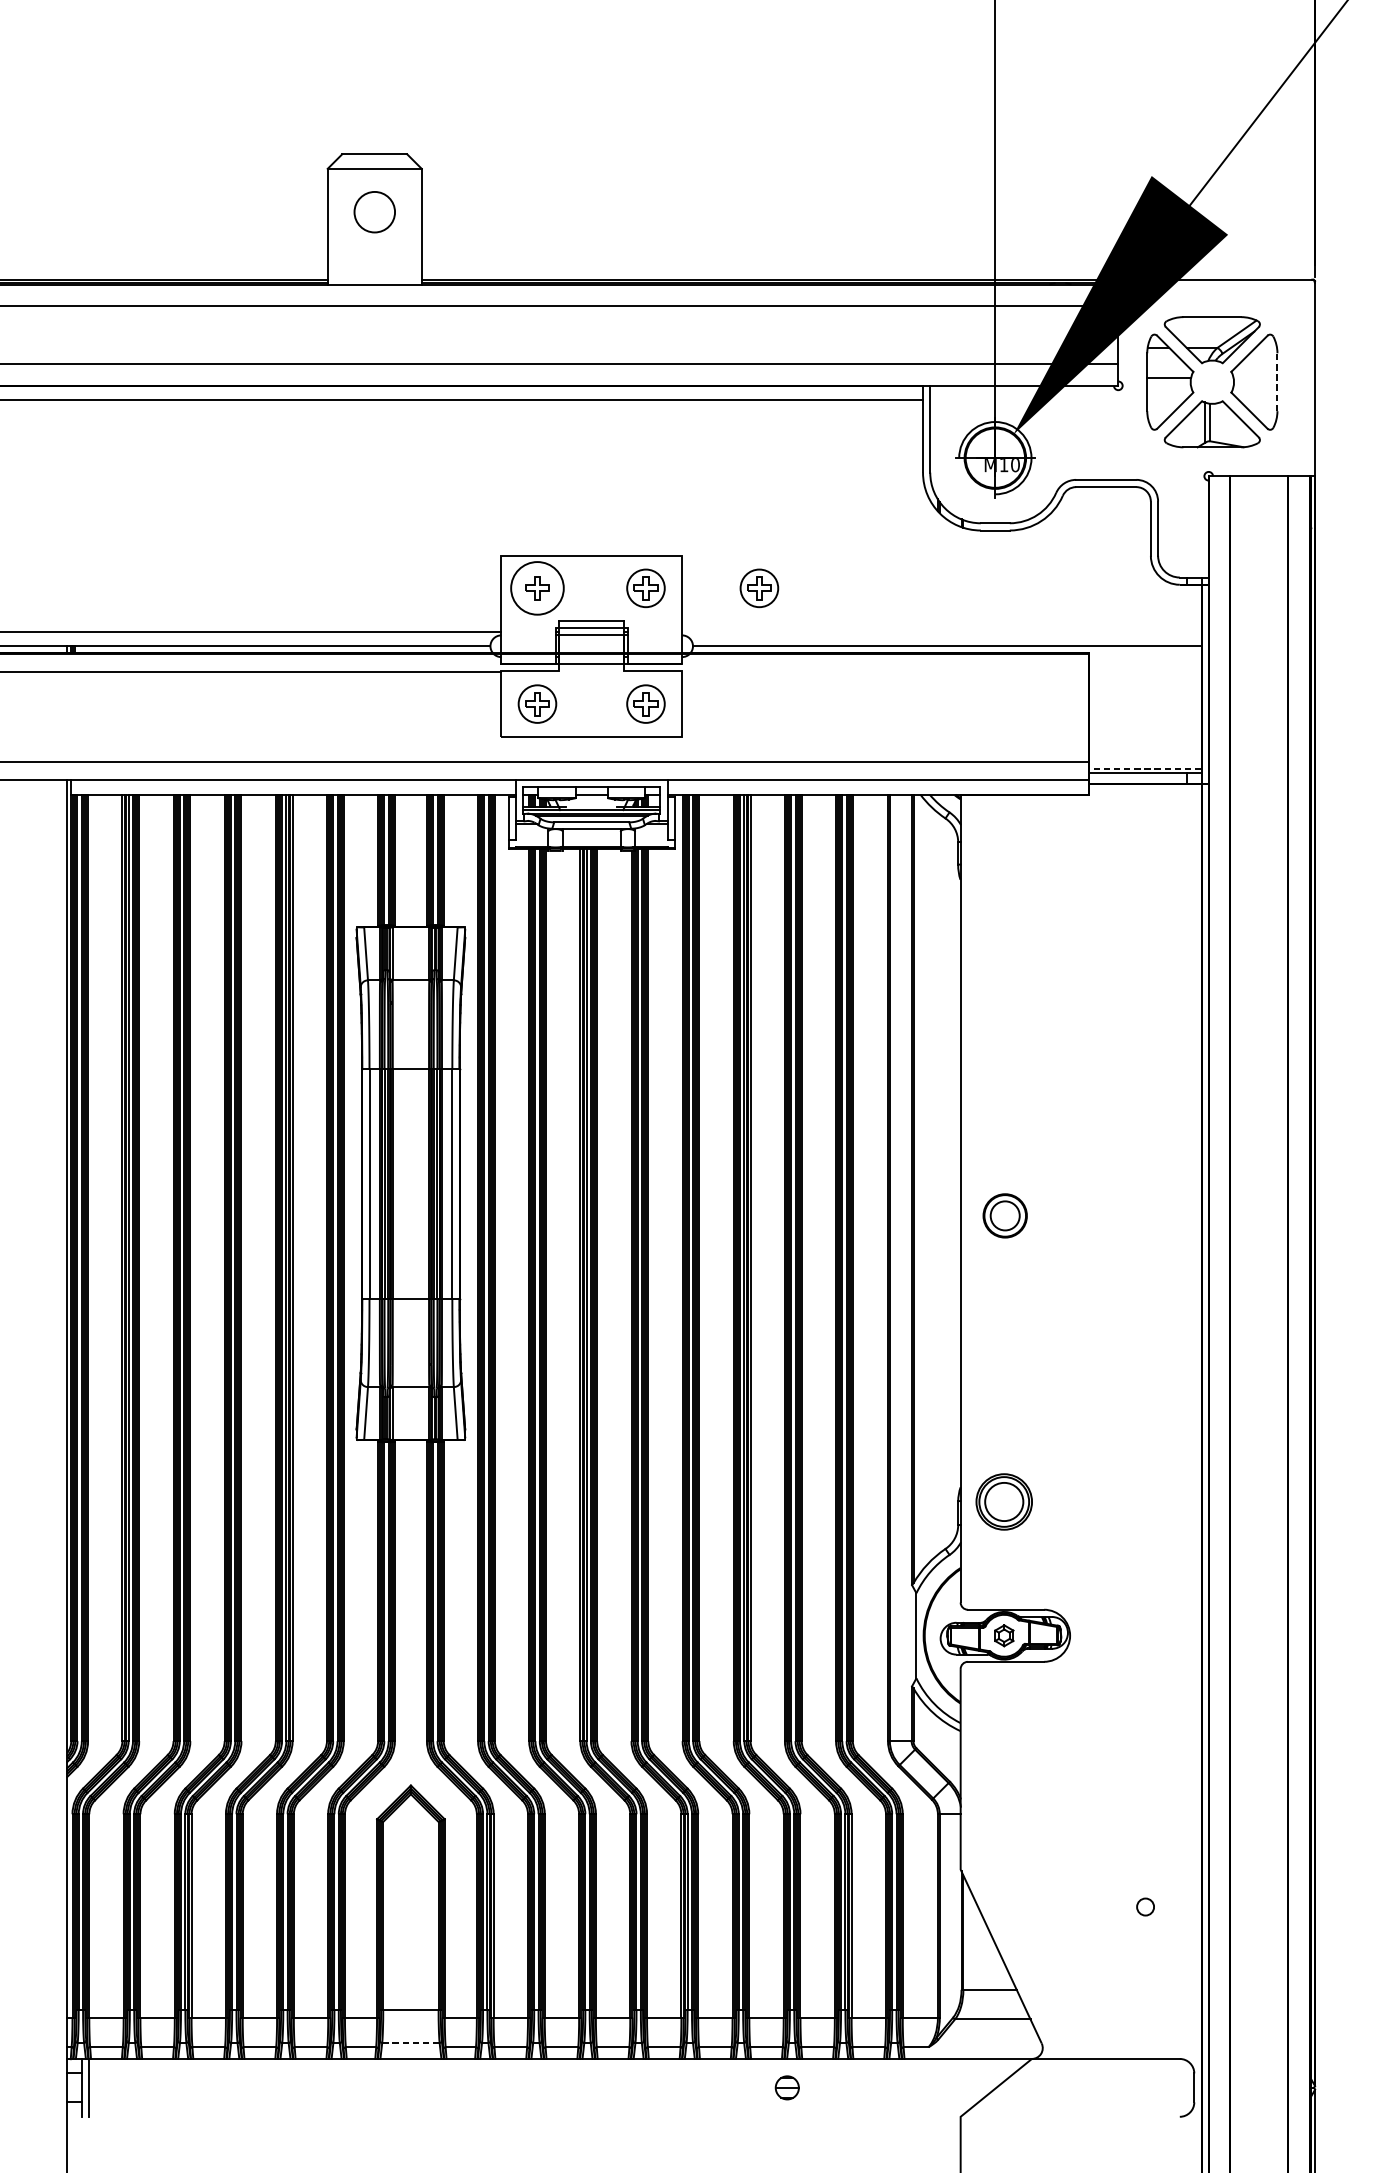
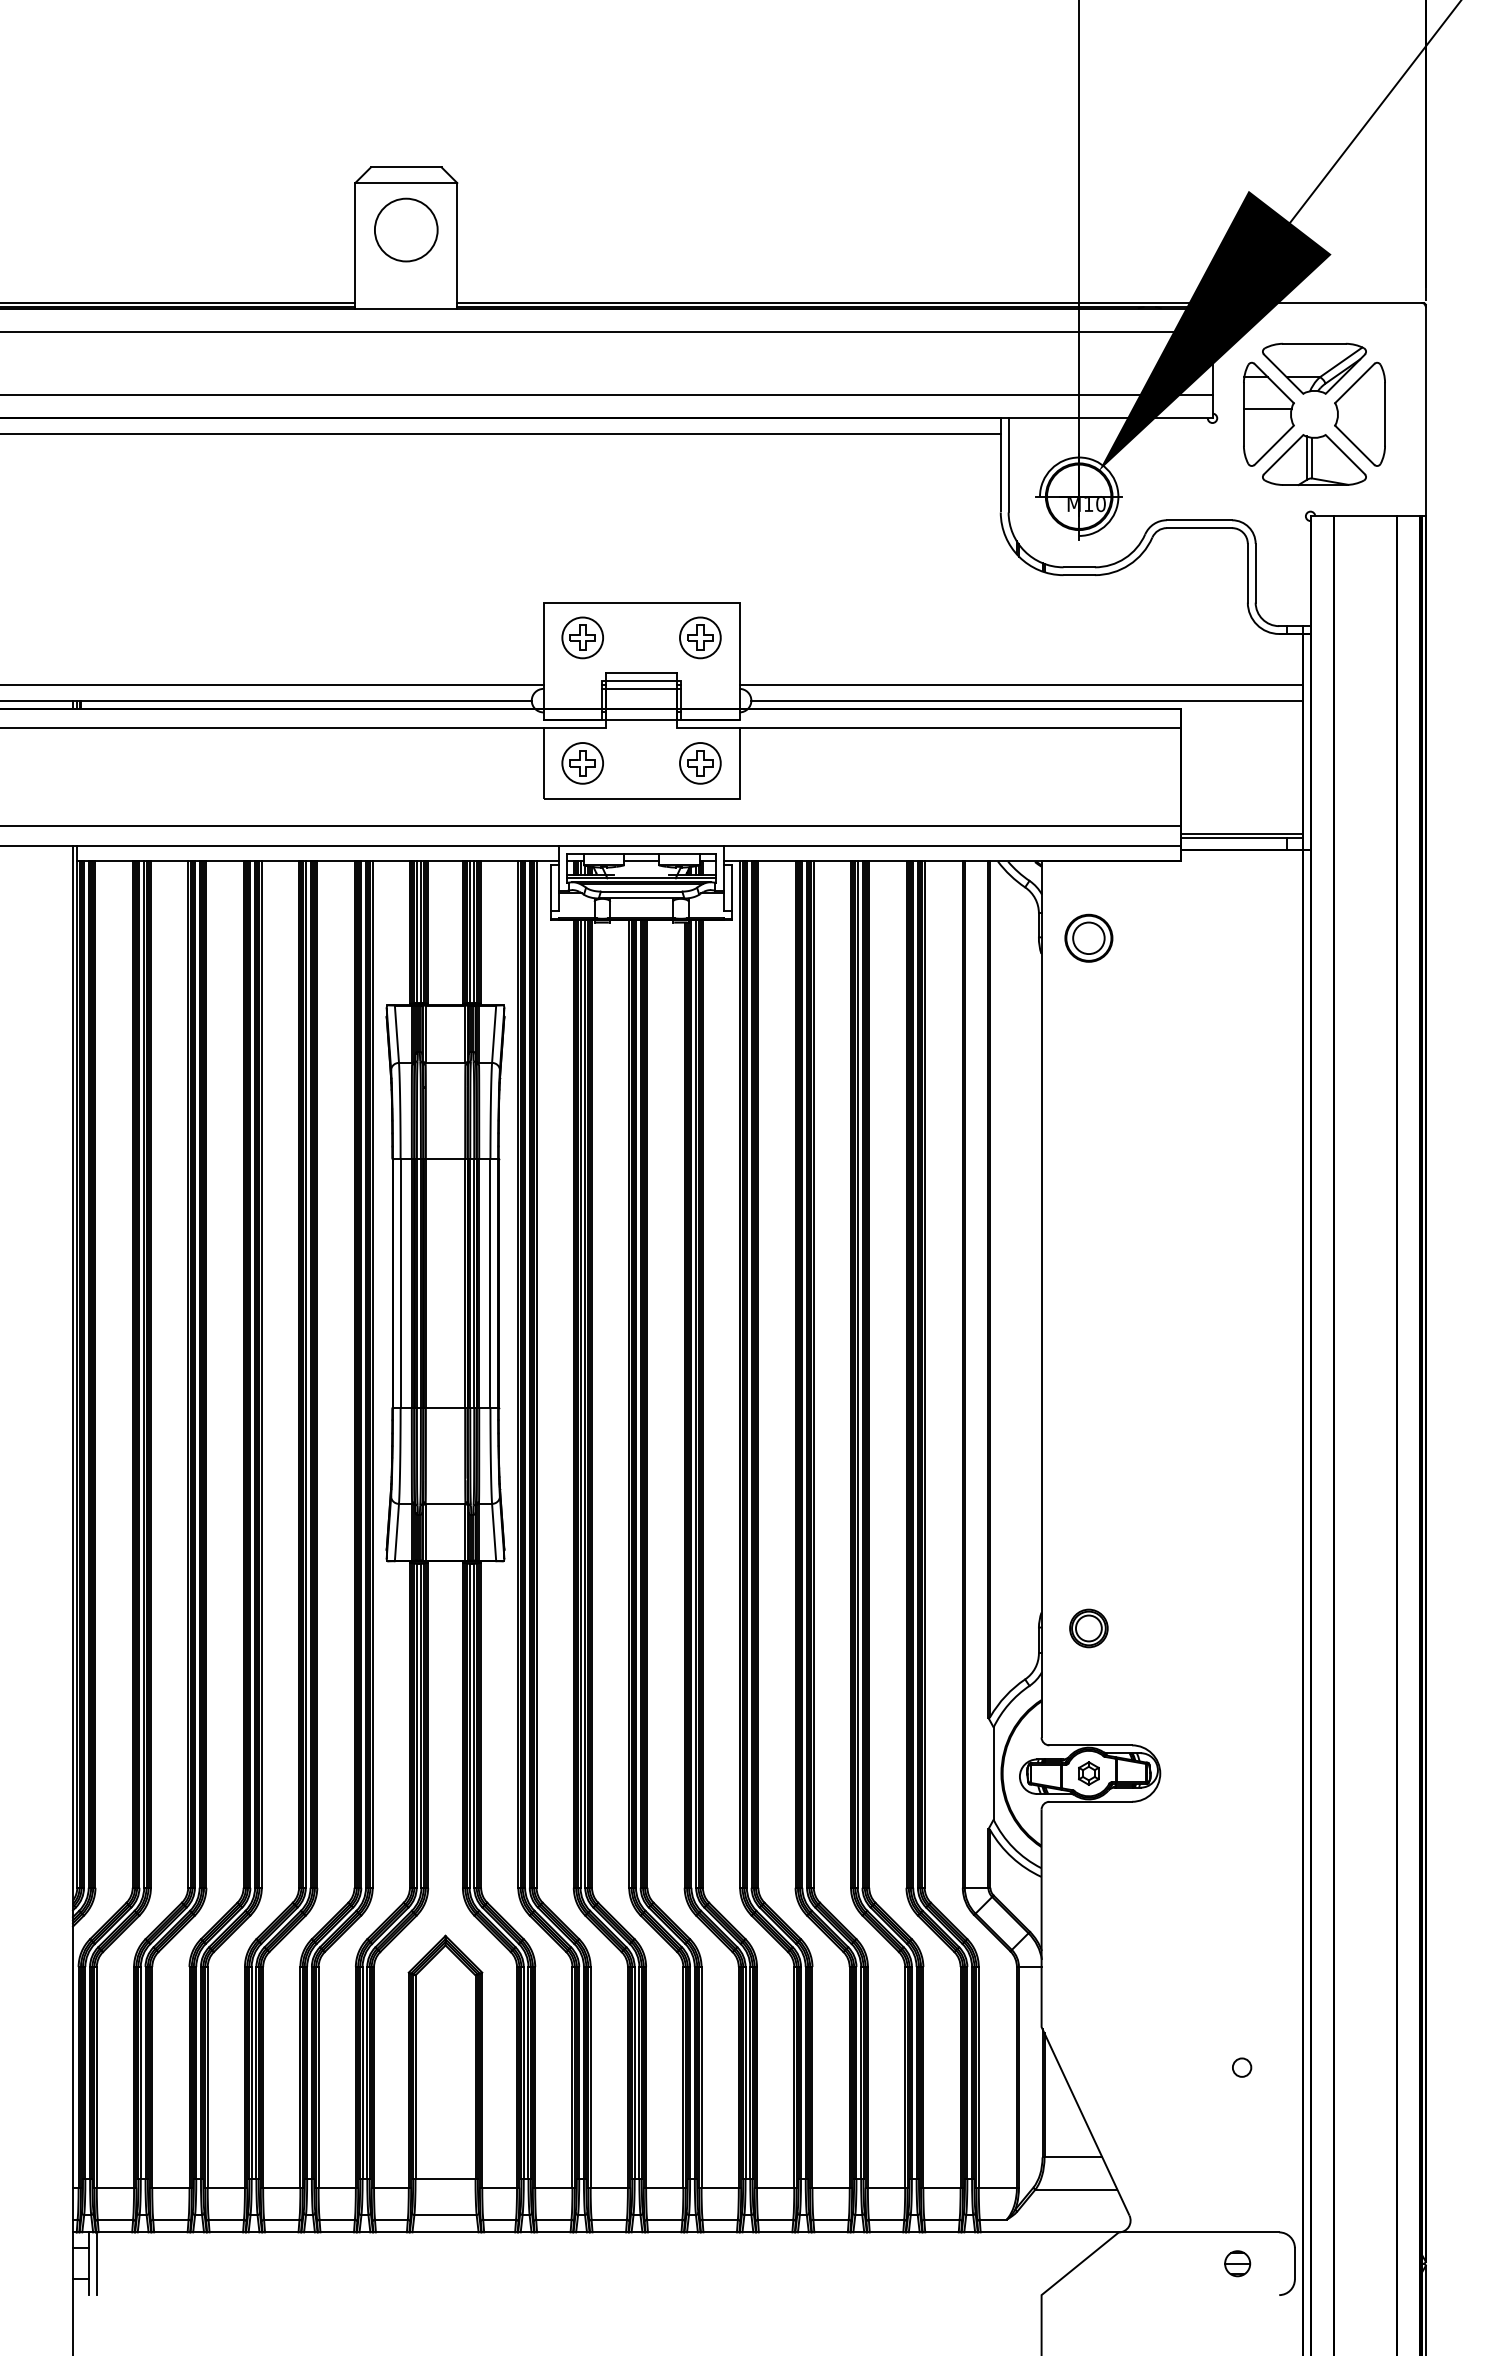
circle: (374, 211) -> (406, 229), size x1.43
line: (1277, 381) -> (1385, 413), dashed -> solid
circle: (537, 587) -> (582, 637), size x0.71
part: (759, 587) -> (823, 637), removed
line: (941, 631) -> (1020, 684), added
line: (885, 671) -> (960, 728), added
line: (1145, 768) -> (1241, 833), dashed -> solid
part: (1004, 1215) -> (1088, 937), moved
part: (1003, 1501) -> (1088, 1628), size x0.62
line: (411, 2043) -> (446, 2215), dashed -> solid
part: (787, 2087) -> (1237, 2263), moved

